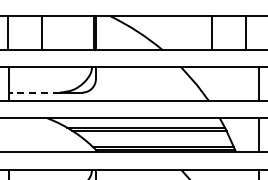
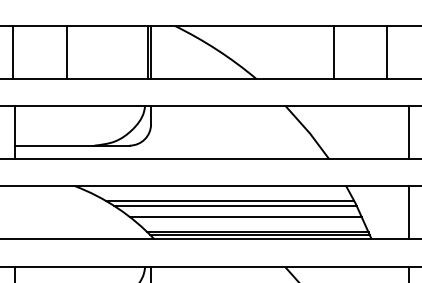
line: (34, 92) -> (54, 145), dashed -> solid
line: (155, 137) -> (244, 216), added

